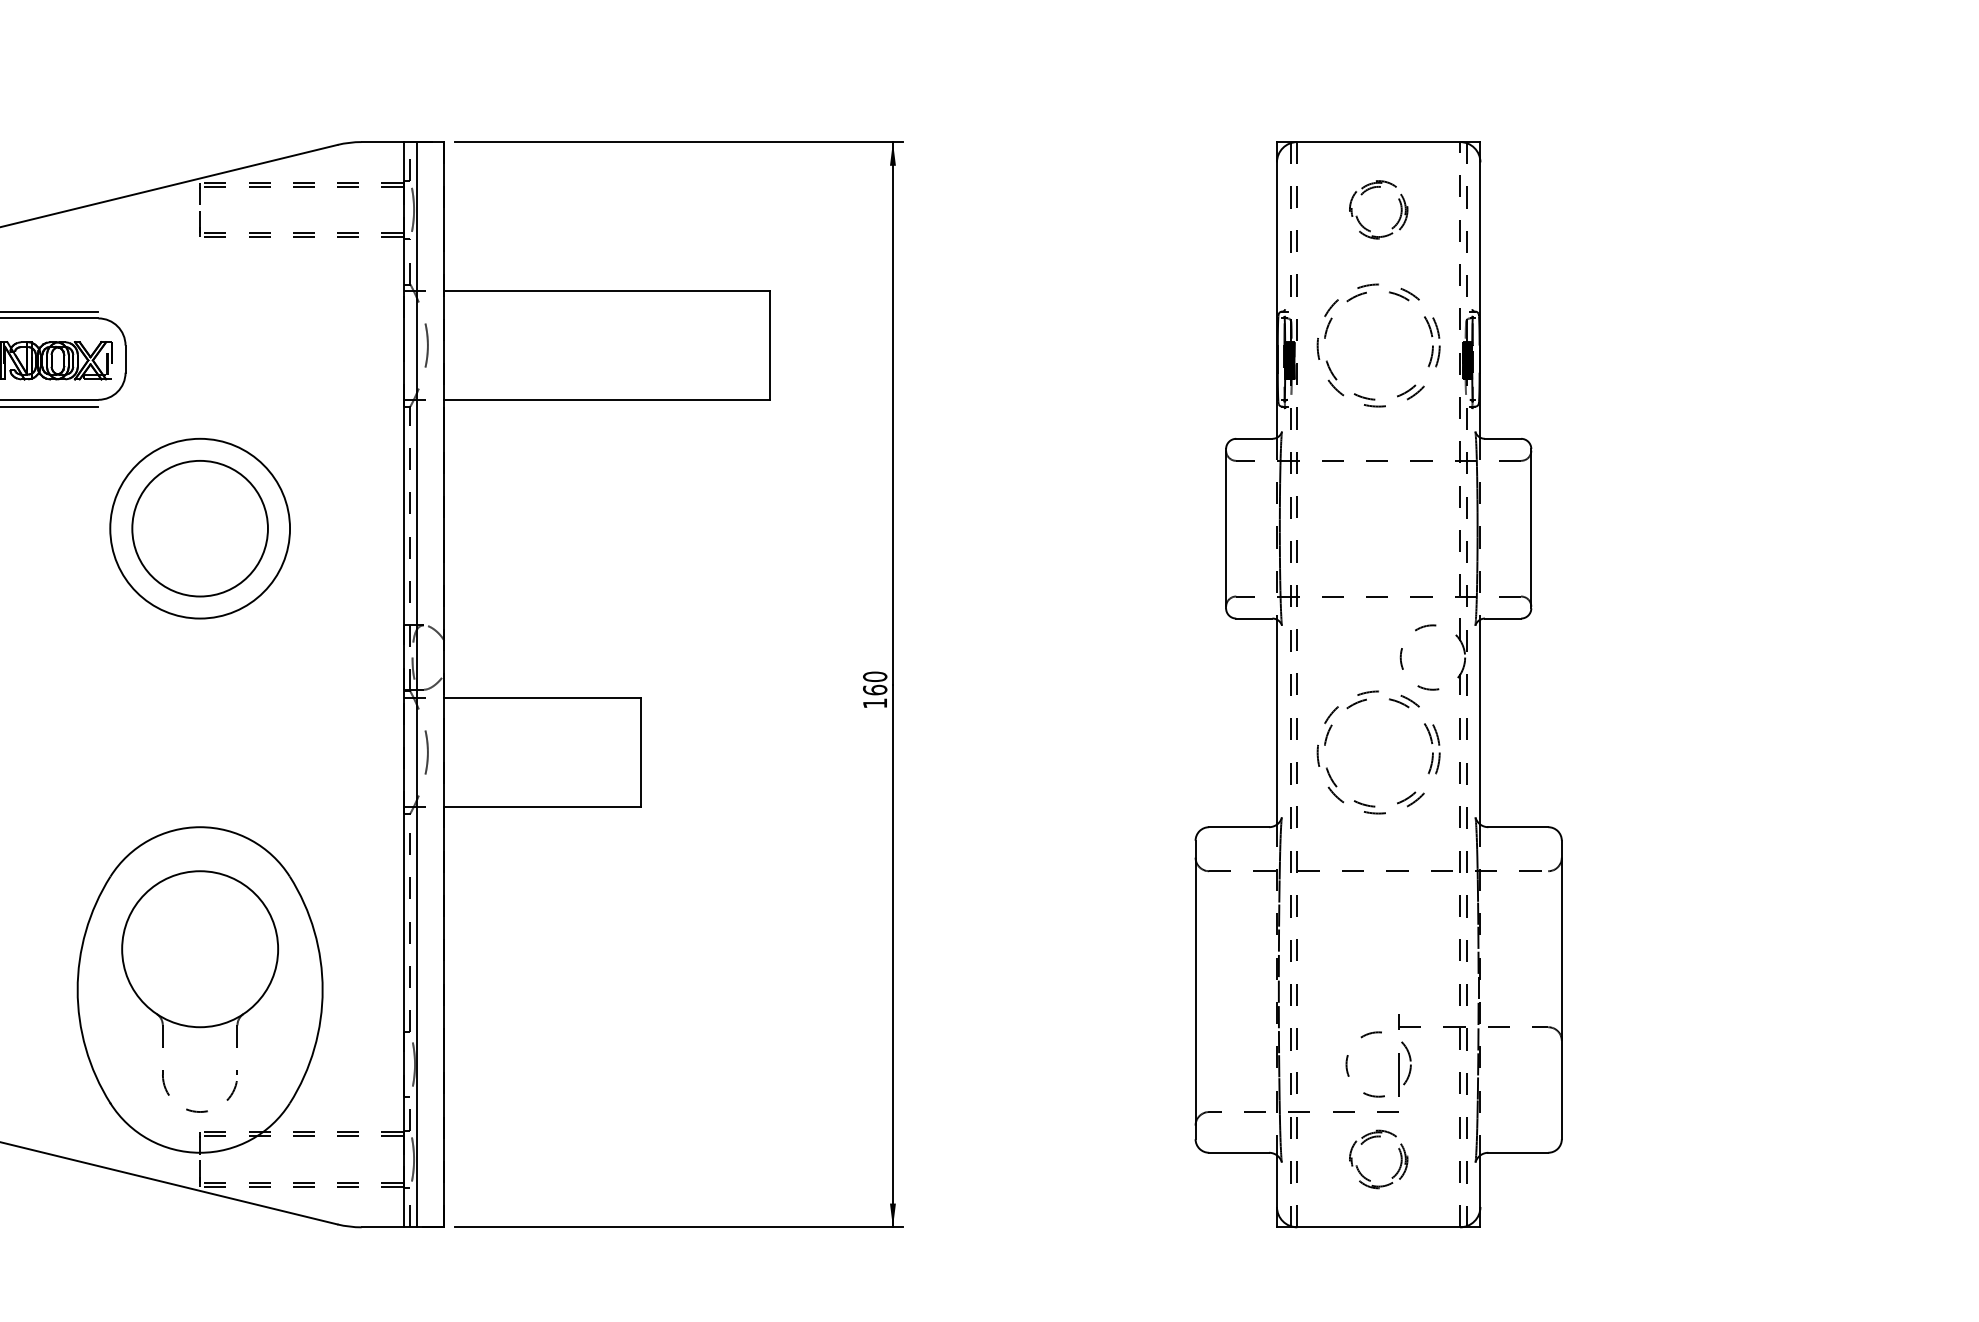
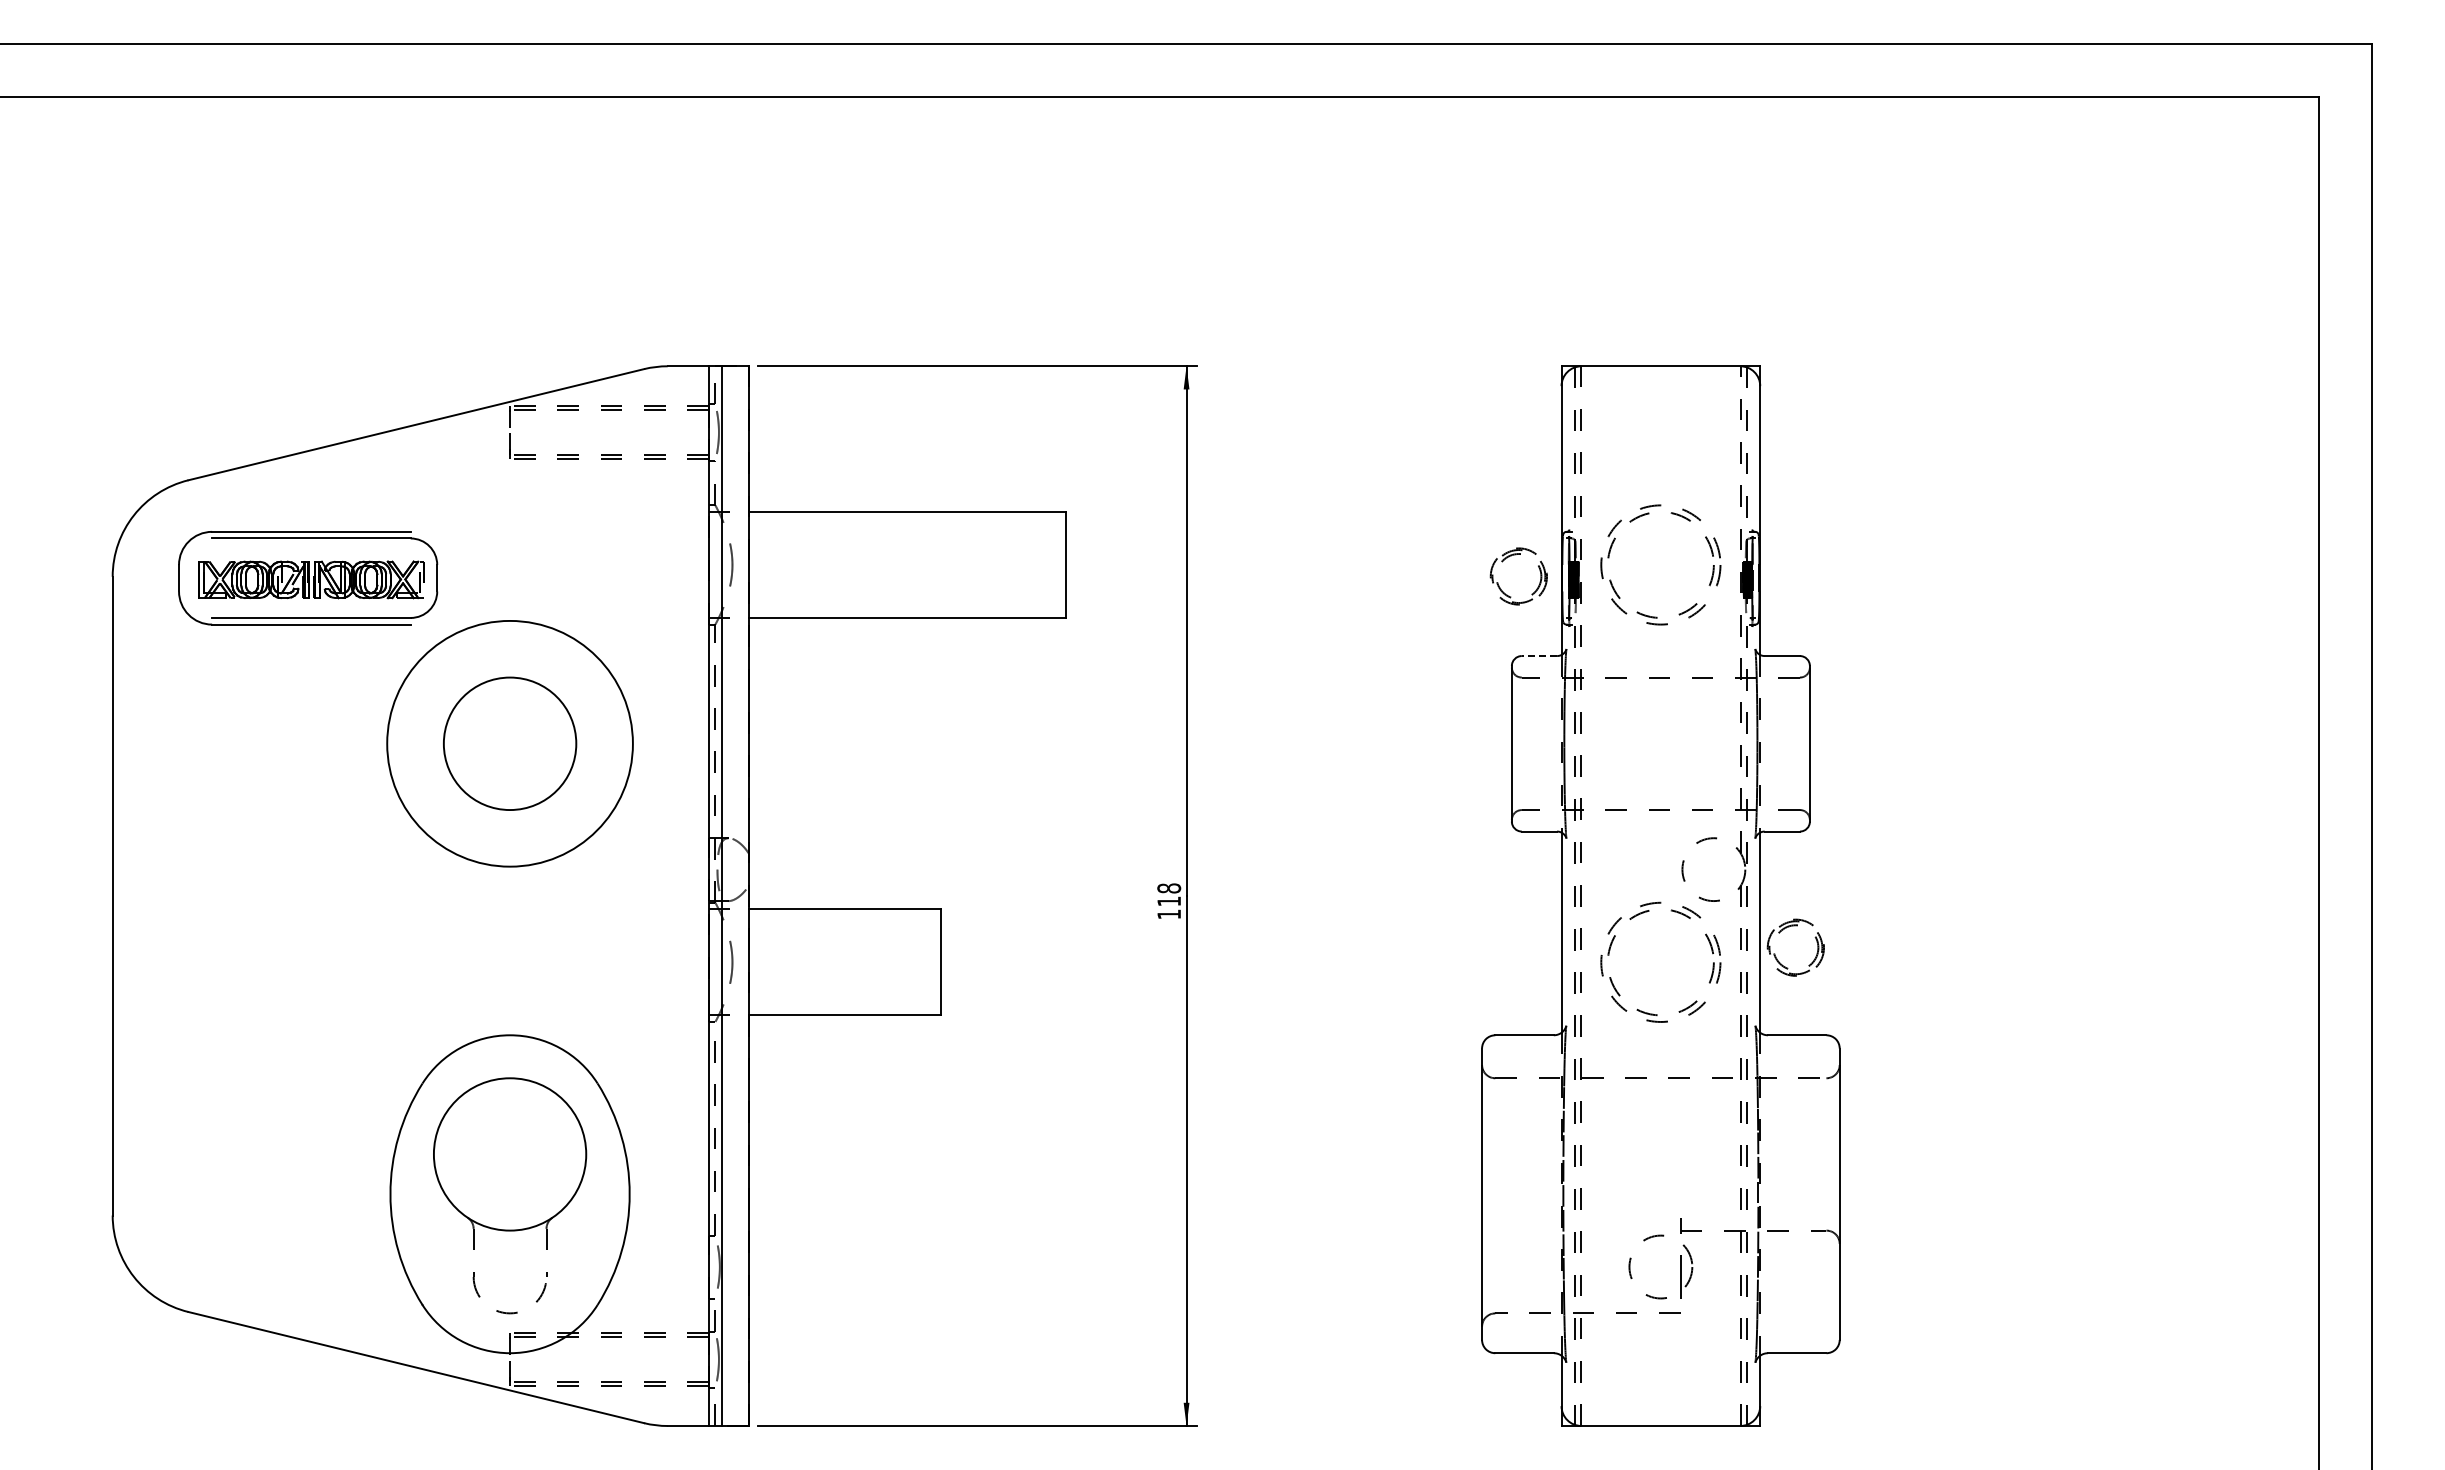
part: (1357, 216) -> (1498, 582), moved
line: (1254, 439) -> (1539, 656), solid -> dashed
circle: (199, 528) -> (509, 743), size x1.4
text: (875, 683) -> (1169, 894), 160 -> 118
part: (1366, 1141) -> (1783, 930), moved

